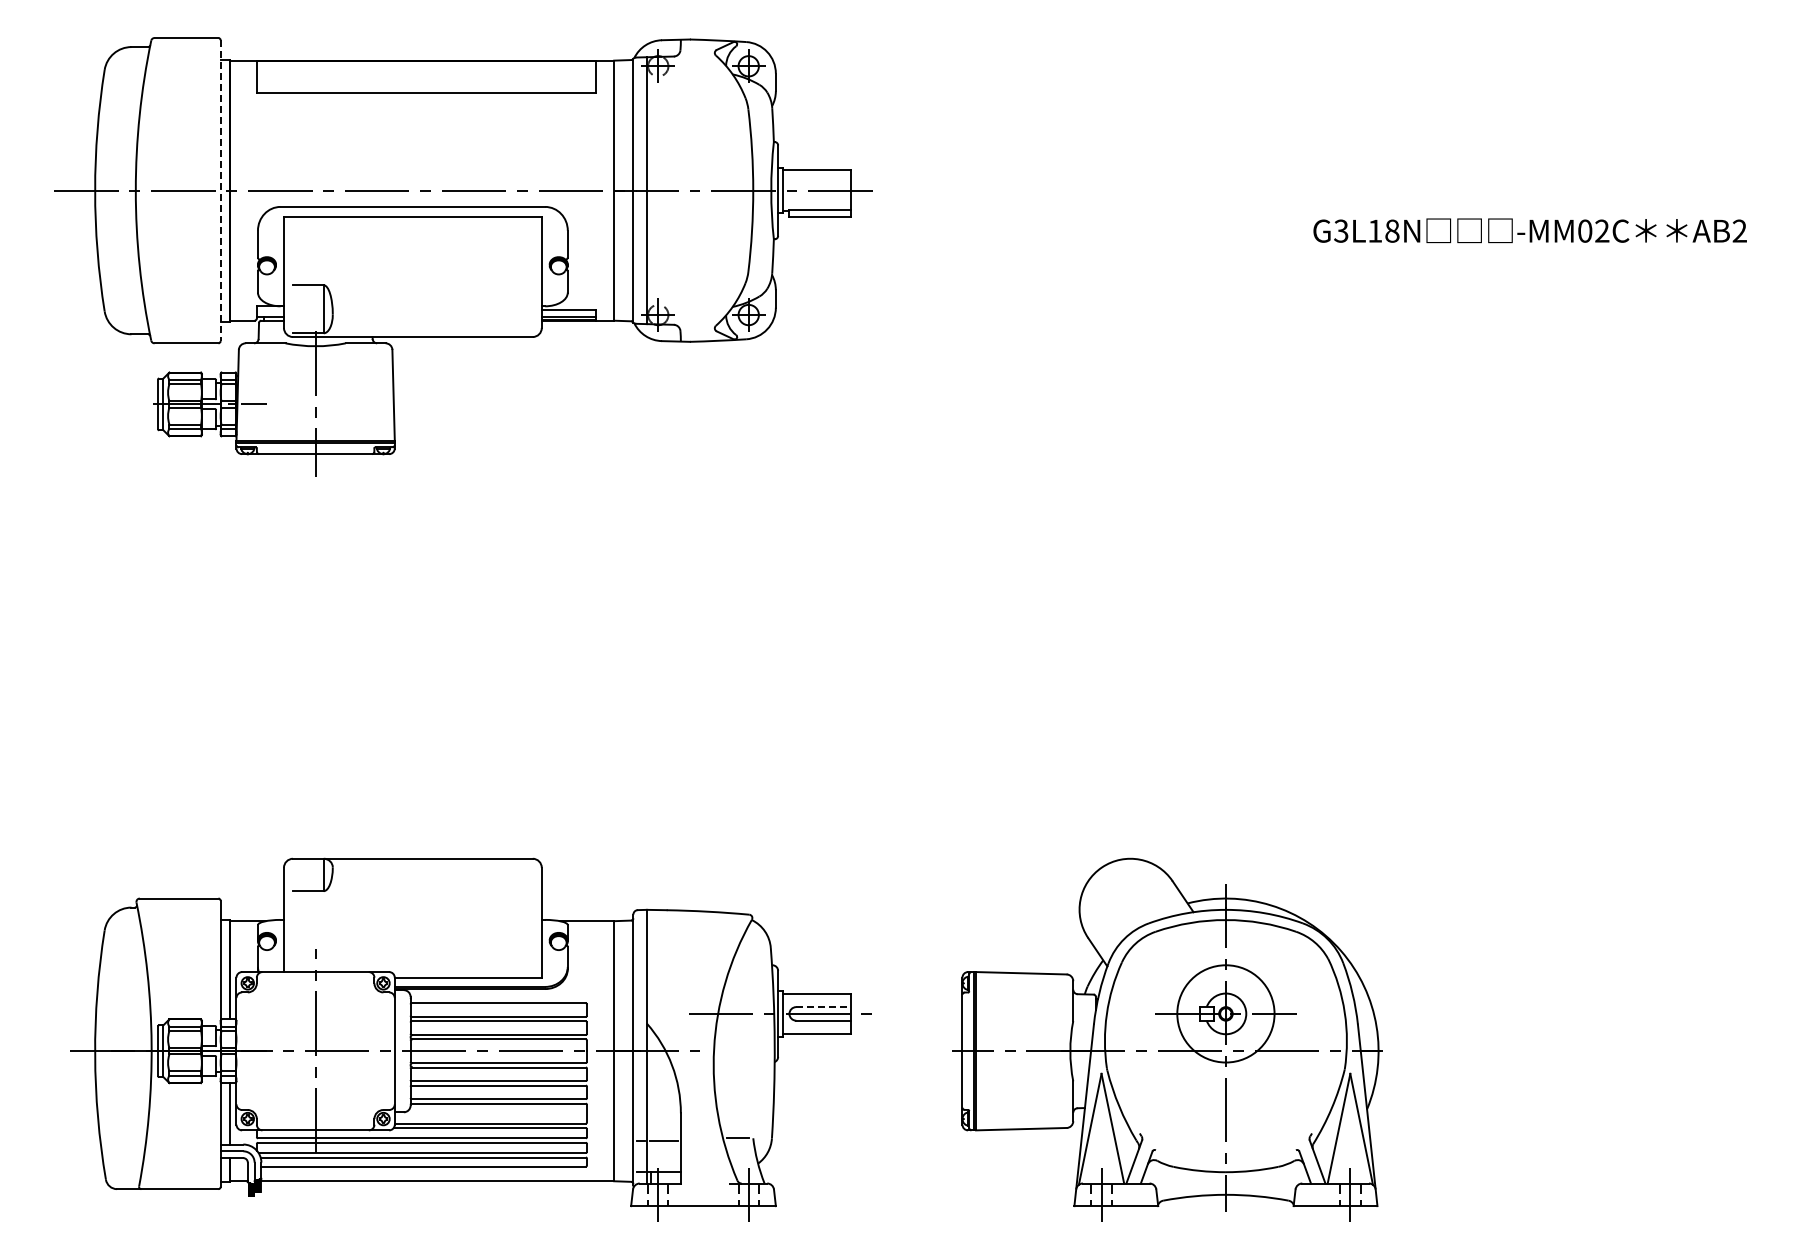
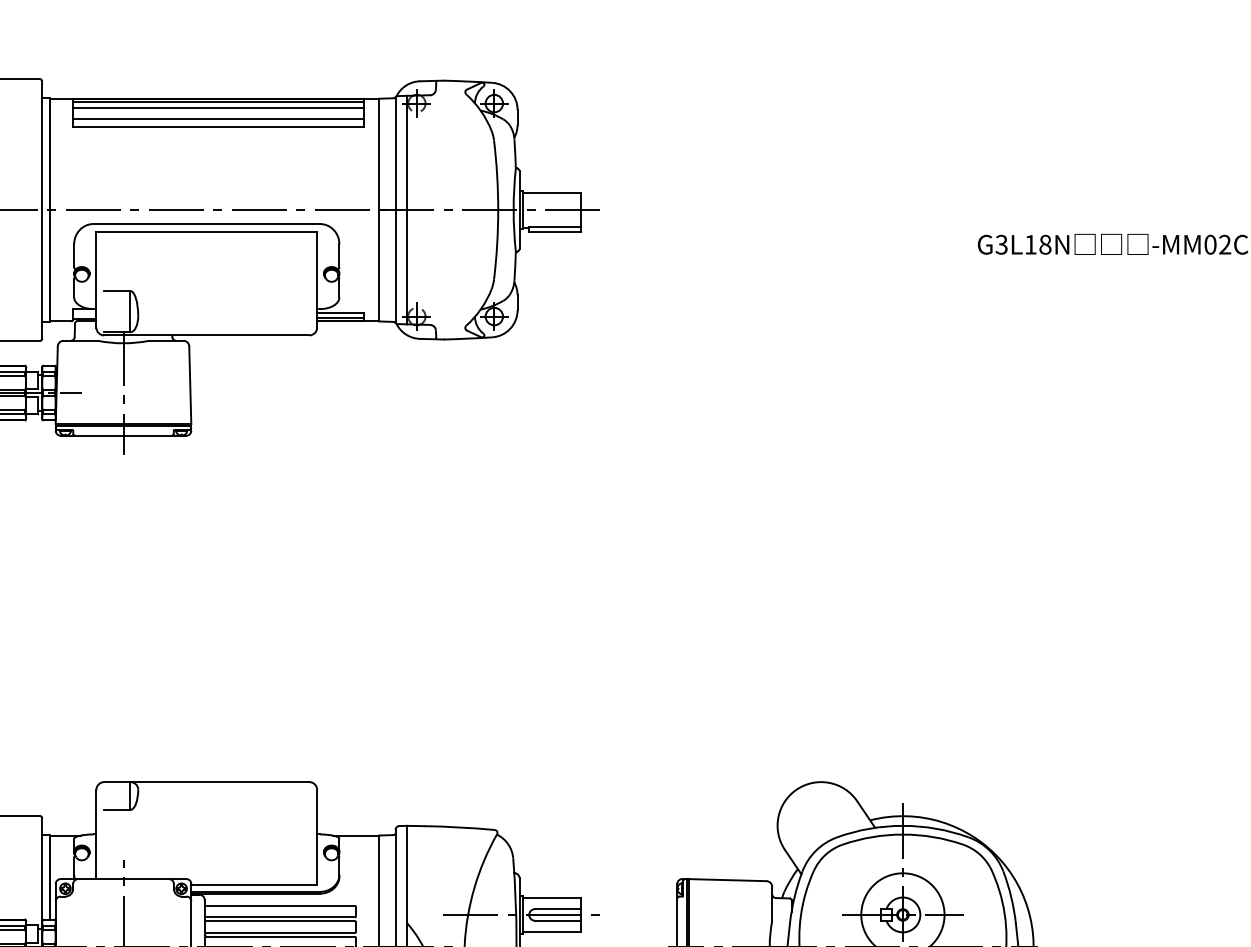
line: (426, 64) -> (218, 102), added
line: (426, 70) -> (218, 107), added
line: (426, 84) -> (218, 119), added
line: (220, 191) -> (42, 210), dashed -> solid
line: (823, 1007) -> (558, 909), dashed -> solid

